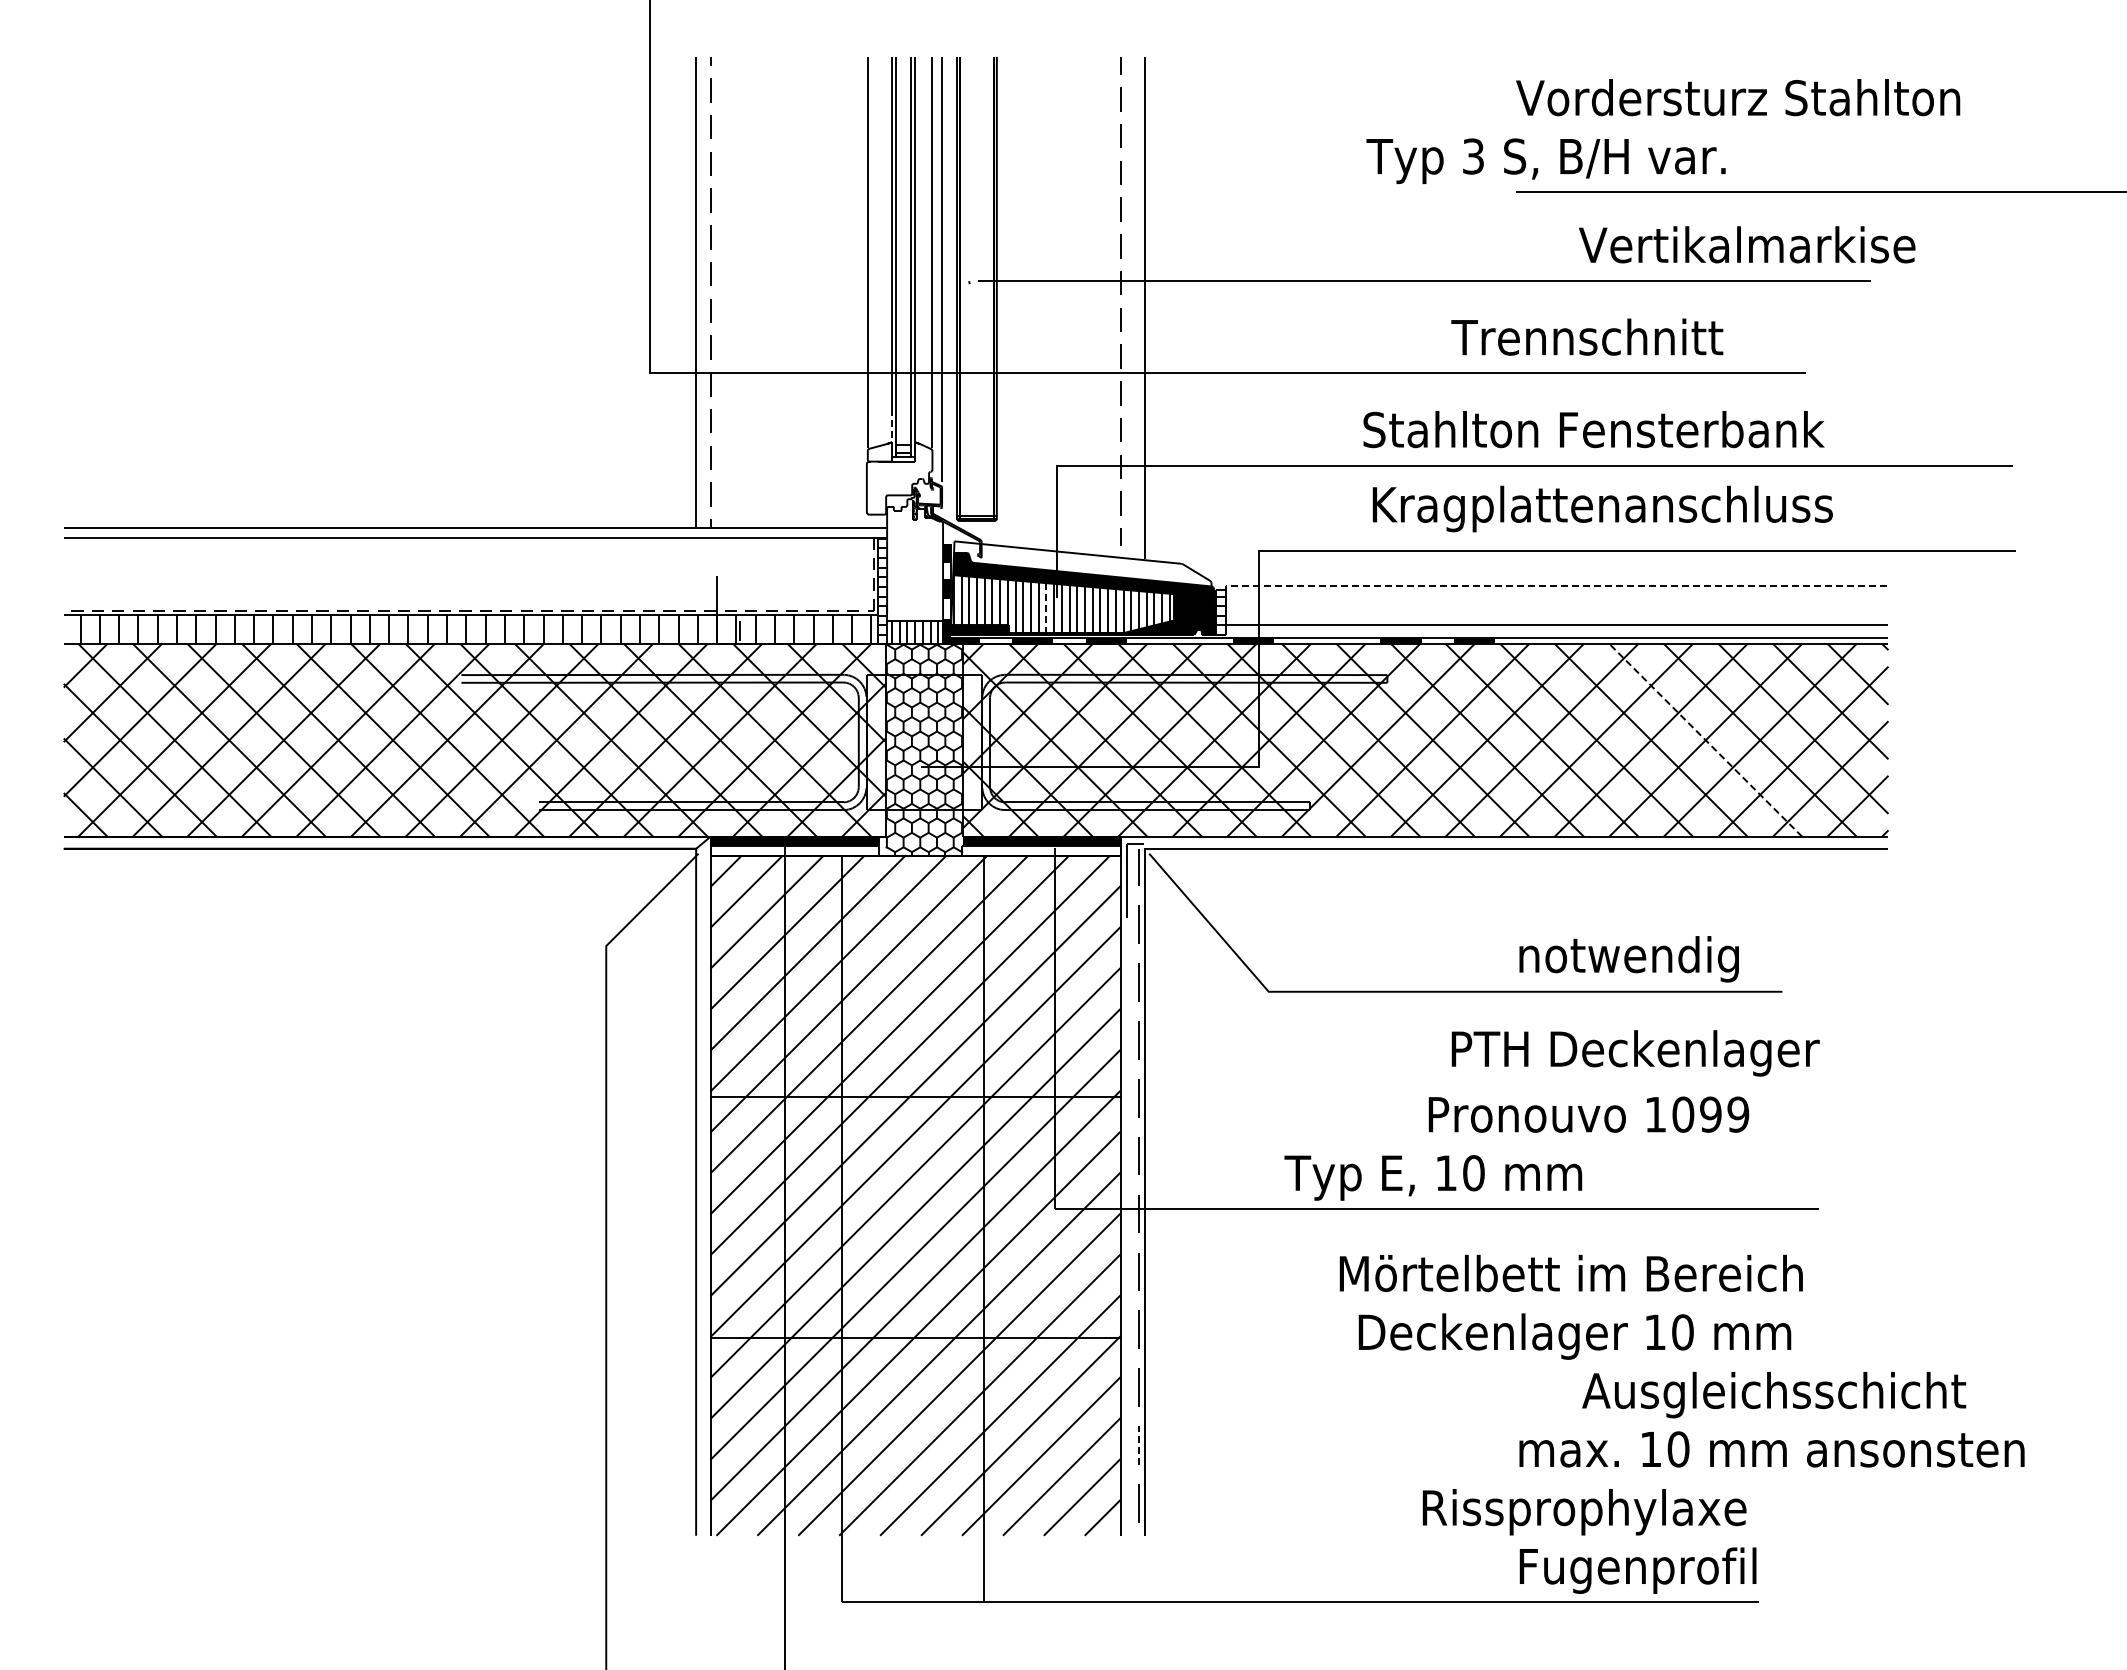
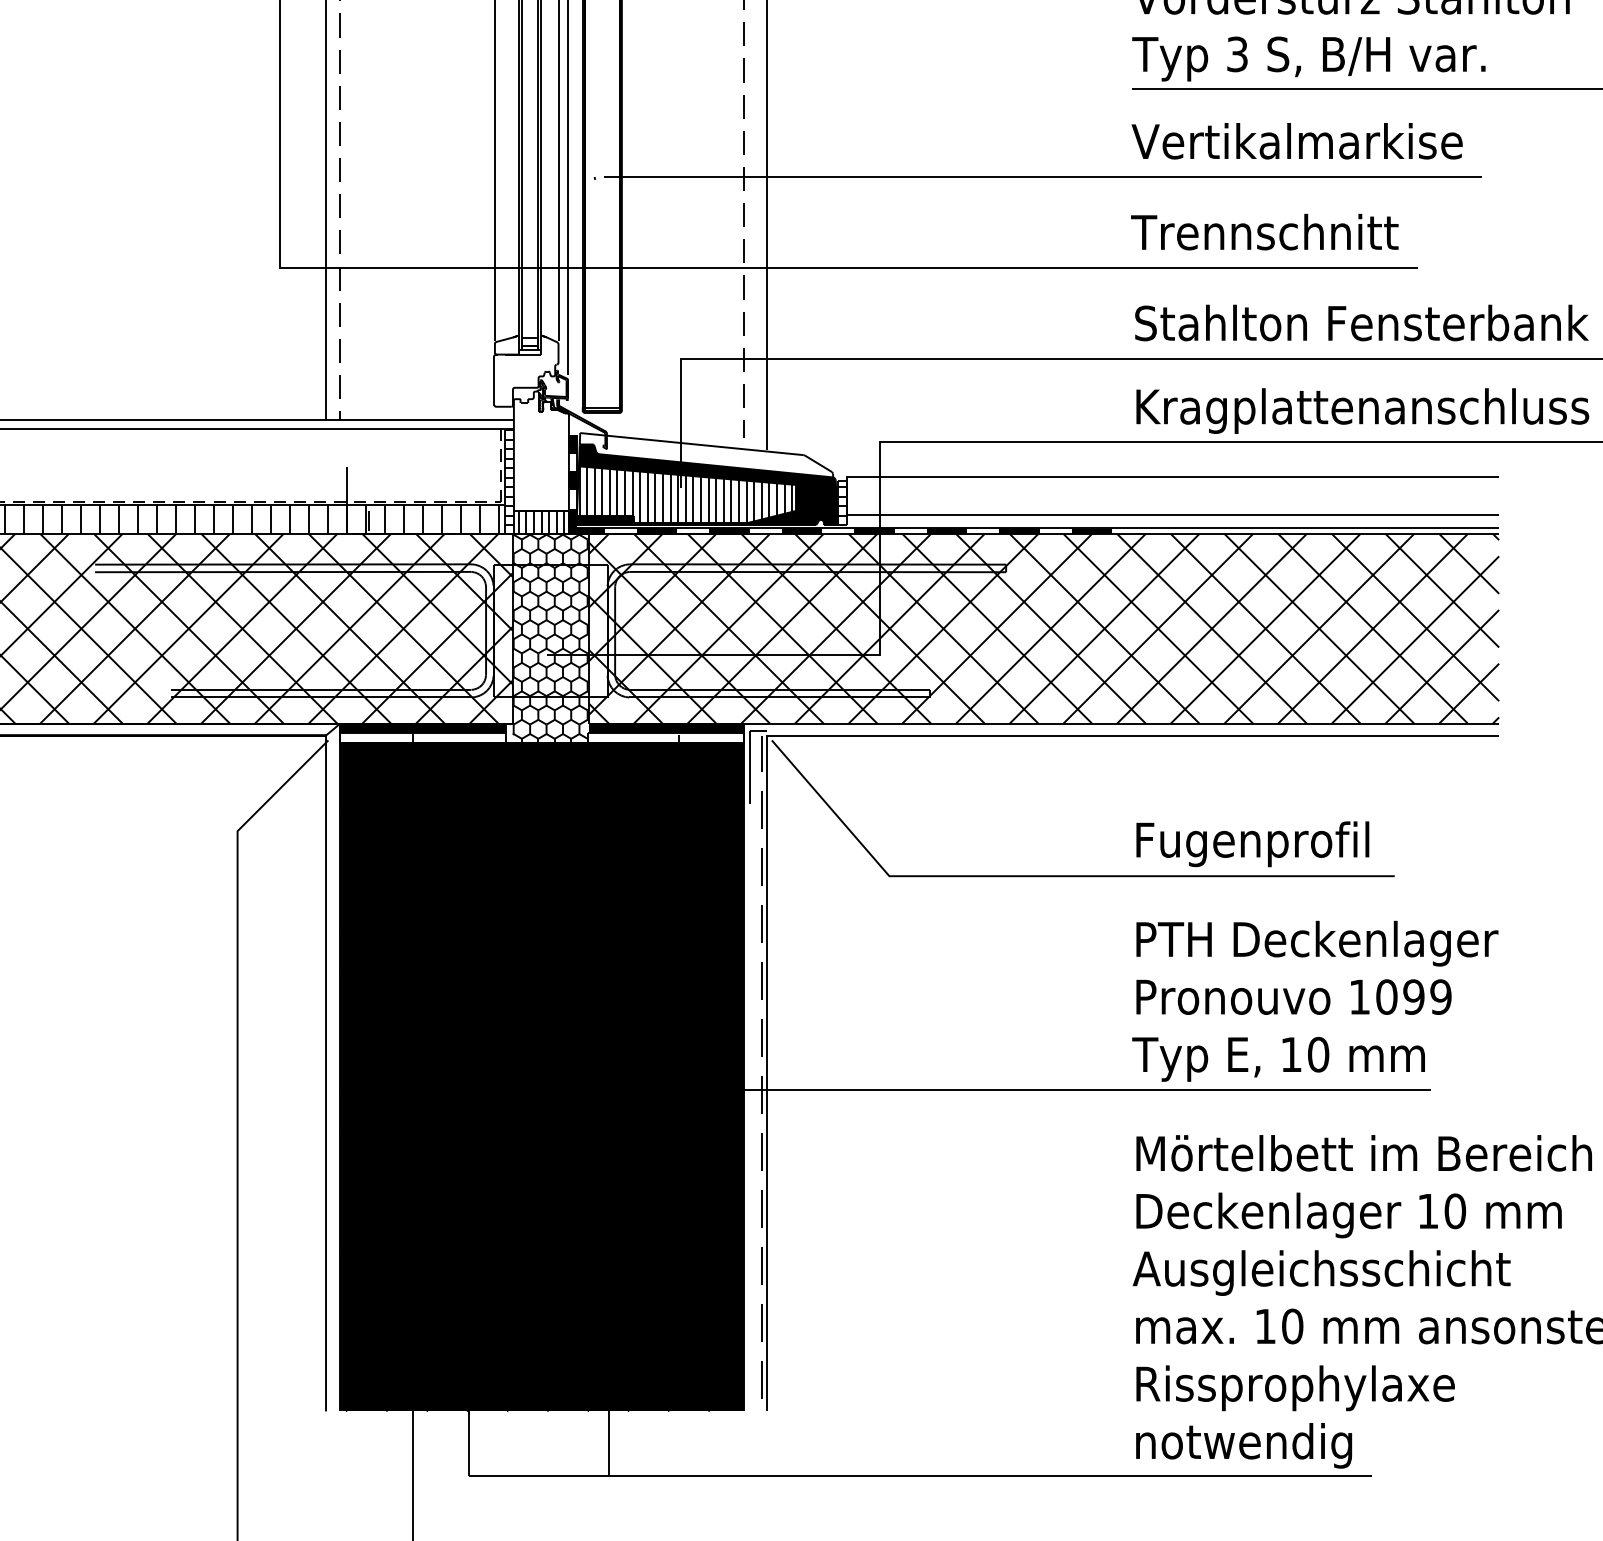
text: (1545, 160) -> (1308, 58), moved
text: (1747, 244) -> (1297, 140), moved
text: (1587, 336) -> (1265, 231), moved
line: (891, 426) -> (518, 320), dashed -> solid
text: (1593, 429) -> (1361, 322), moved
text: (1602, 508) -> (1362, 410), moved
line: (1537, 586) -> (1153, 477), dashed -> solid
line: (1046, 608) -> (670, 499), dashed -> solid
fill: (1179, 640) -> (801, 530), added
fill: (1327, 640) -> (947, 530), added
line: (1705, 739) -> (1319, 627), dashed -> solid
text: (1637, 959) -> (1252, 844), notwendig -> Fugenprofil
text: (1635, 1053) -> (1317, 943), moved
text: (1588, 1114) -> (1293, 996), moved
text: (1433, 1177) -> (1278, 1058), moved
fill: (915, 1195) -> (541, 1076), added
text: (1570, 1272) -> (1363, 1152), moved
text: (1574, 1336) -> (1348, 1215), moved
text: (1774, 1395) -> (1322, 1273), moved
line: (1138, 1444) -> (761, 1321), dashed -> solid
text: (1584, 1512) -> (1295, 1388), moved
text: (1637, 1570) -> (1252, 1445), Fugenprofil -> notwendig

